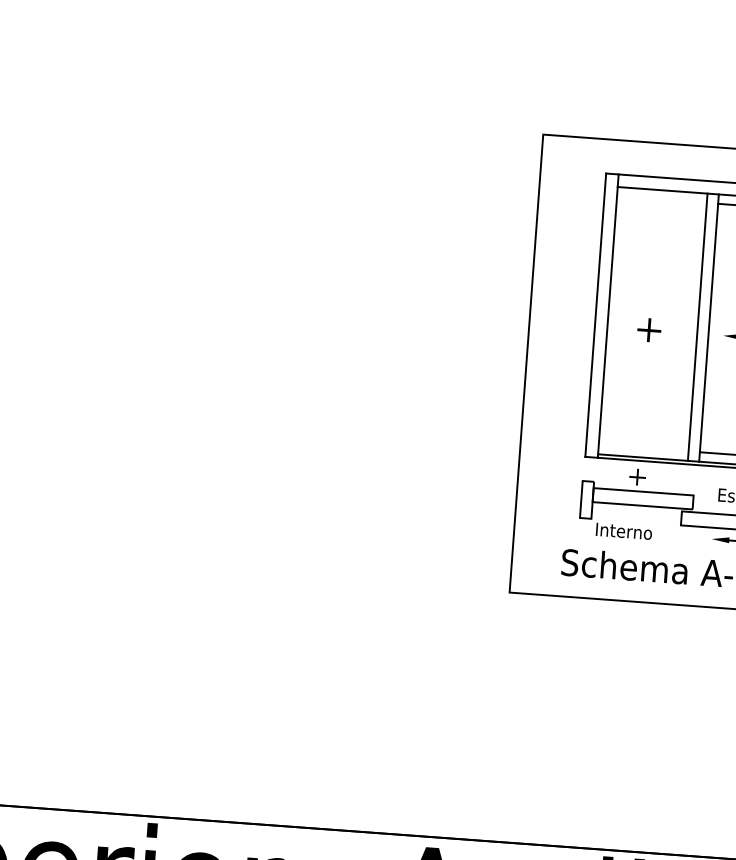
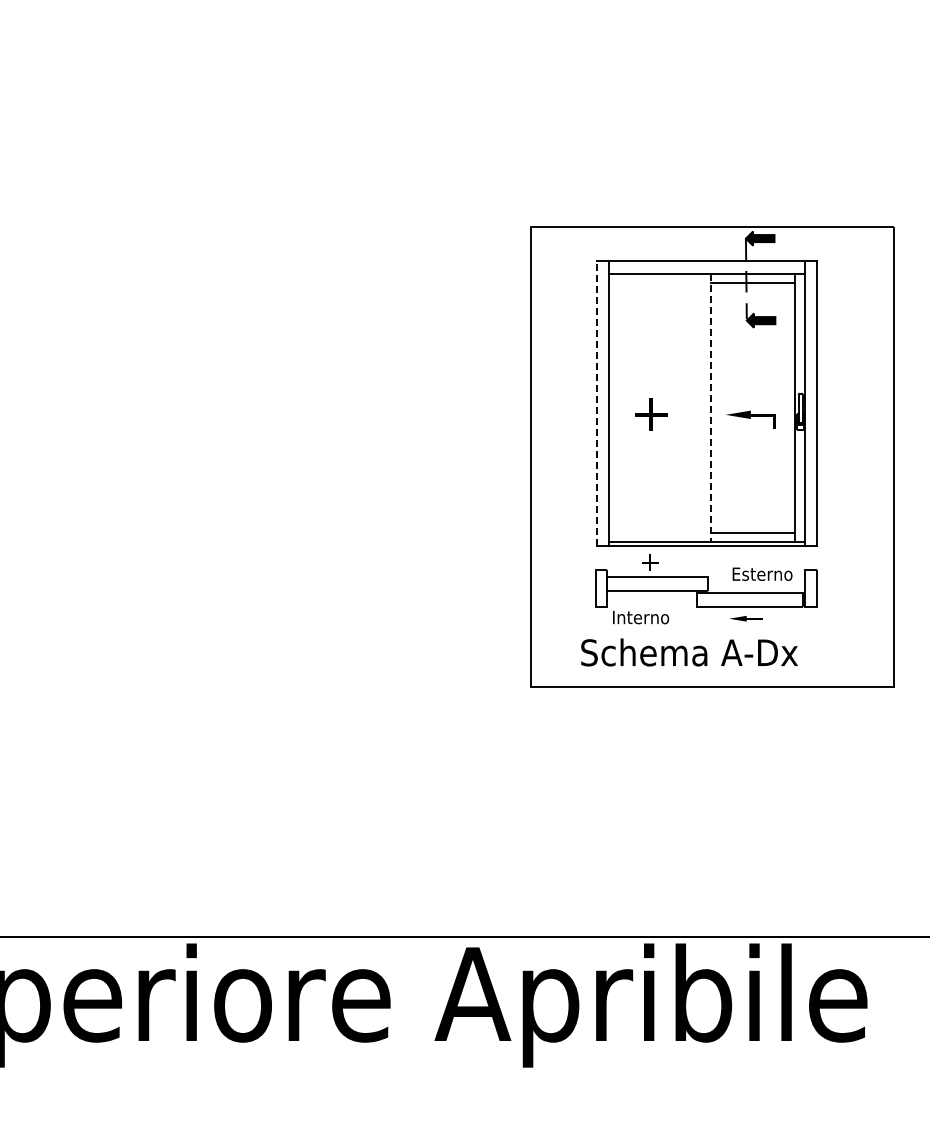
line: (595, 315) -> (596, 403), solid -> dashed
line: (697, 327) -> (699, 408), removed
line: (708, 328) -> (710, 408), solid -> dashed
part: (648, 329) -> (650, 414), size x1.4

